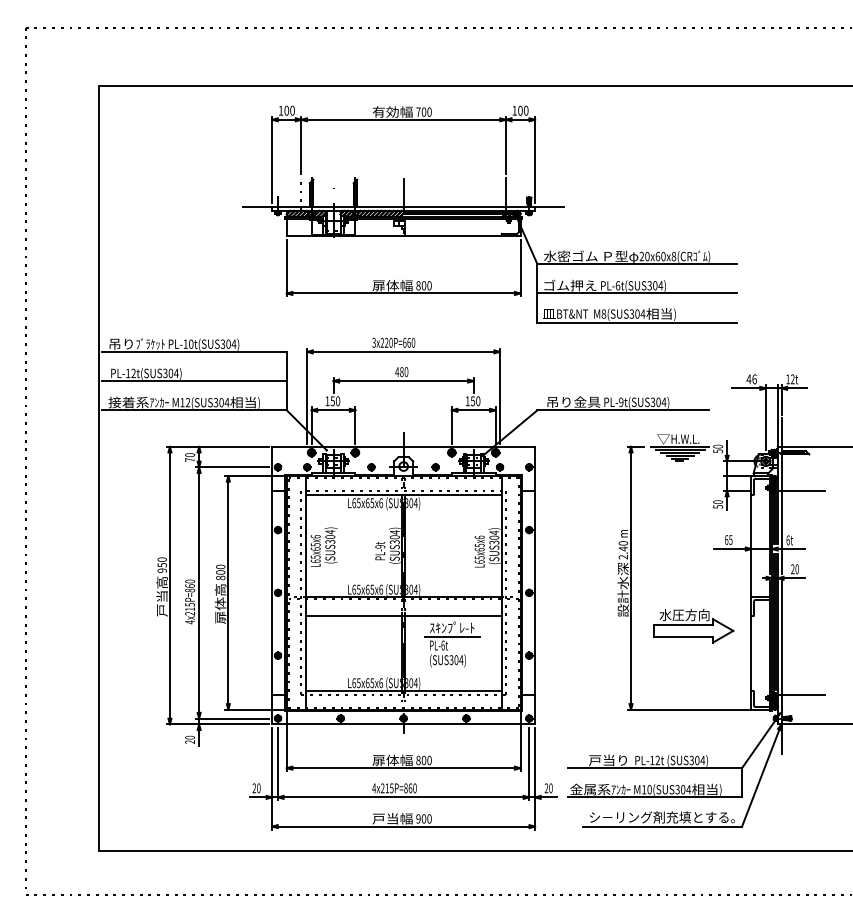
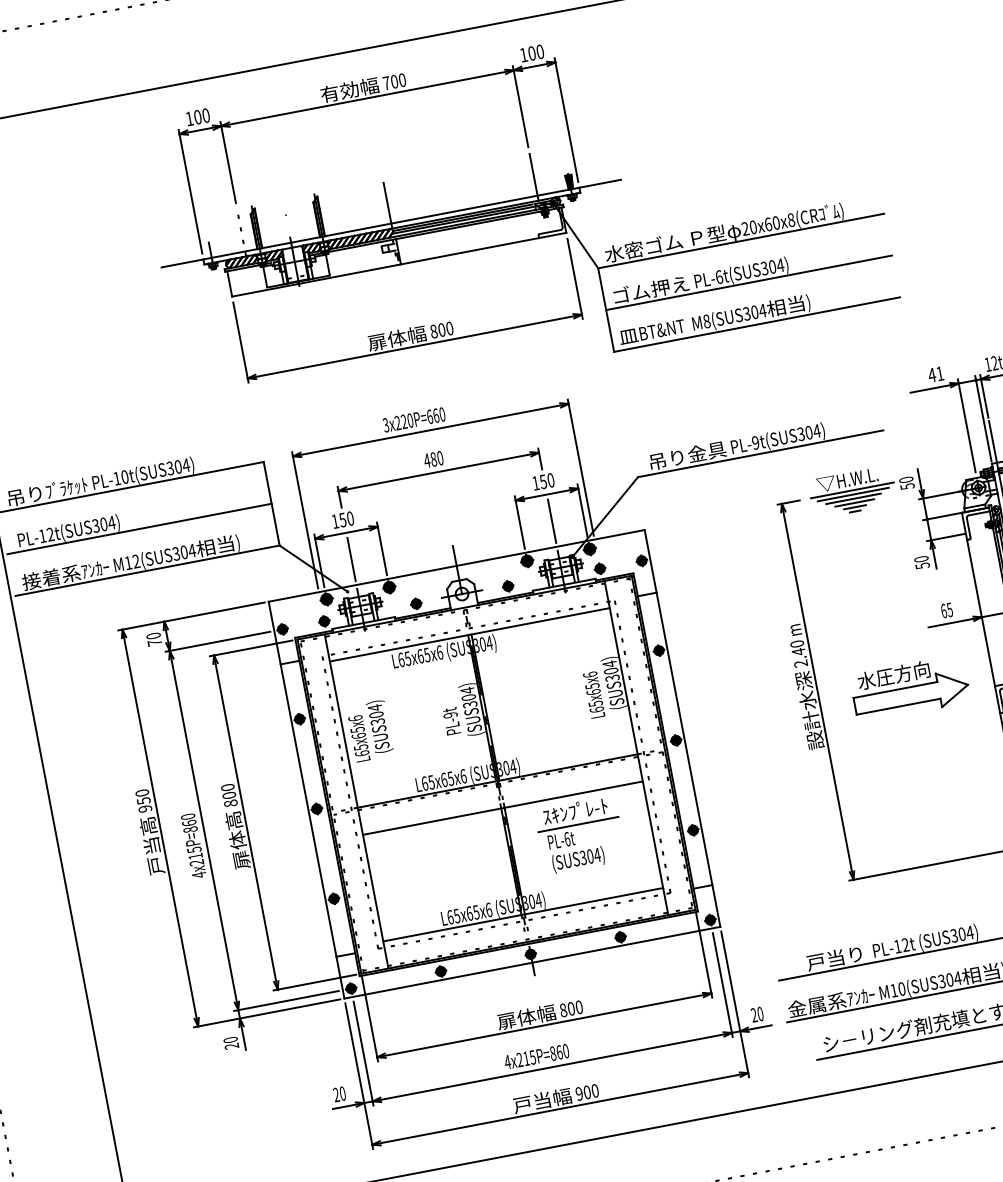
text: (754, 379) -> (940, 373), 46 -> 41
line: (333, 428) -> (351, 558), added
line: (473, 428) -> (551, 520), added
part: (693, 625) -> (909, 687), moved

